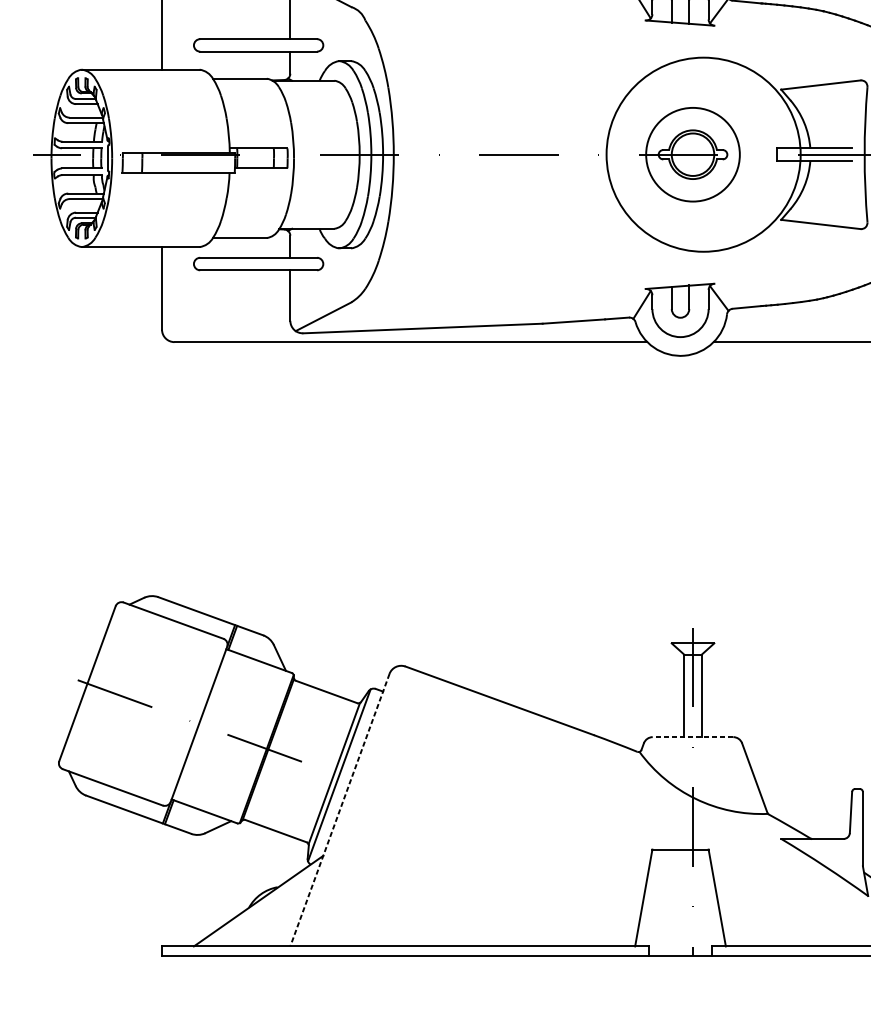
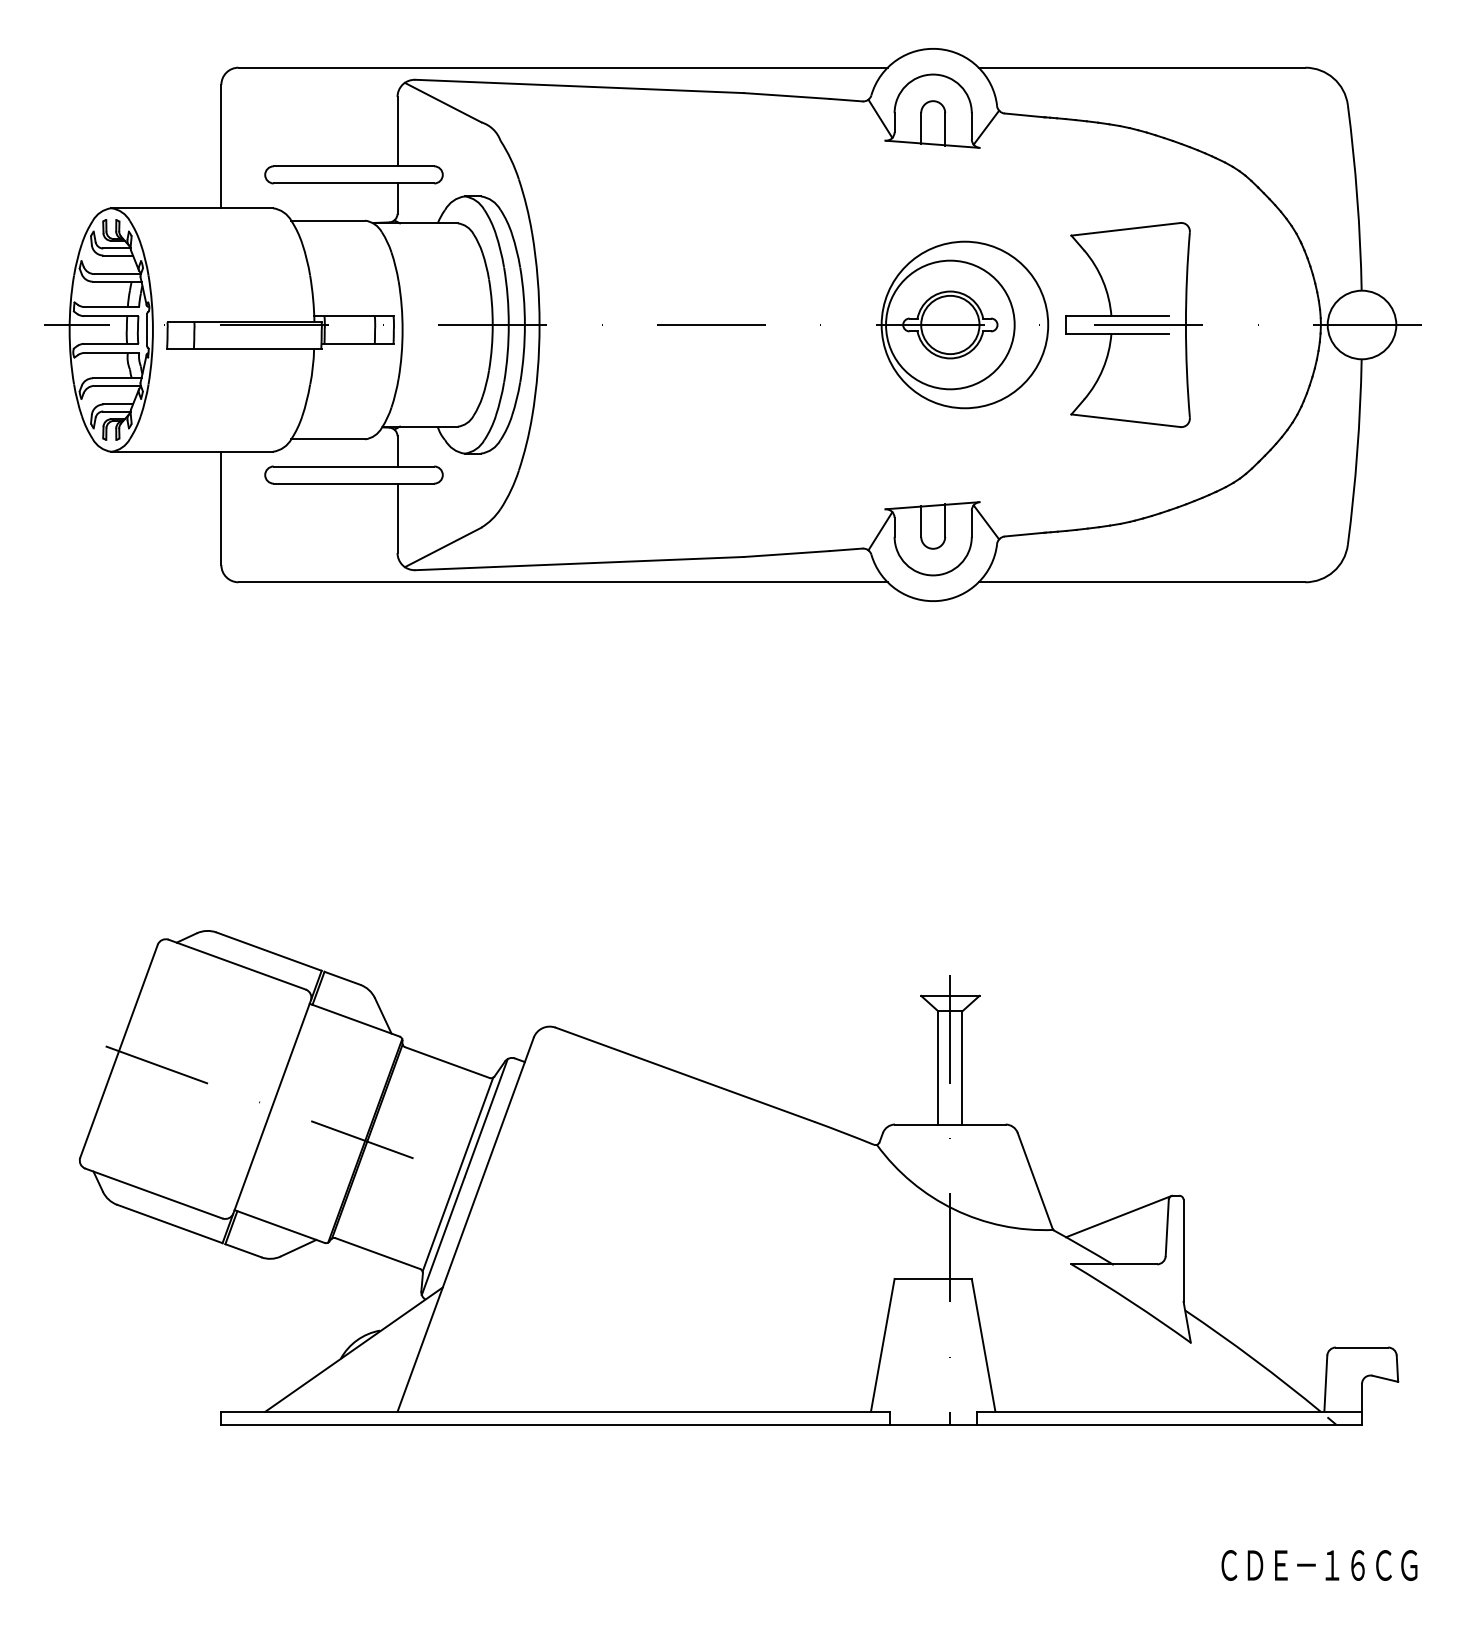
circle: (703, 154) -> (964, 324), size x0.62
line: (692, 737) -> (949, 1124), dashed -> solid
line: (815, 804) -> (1118, 1216), added
line: (339, 810) -> (465, 1225), dashed -> solid

